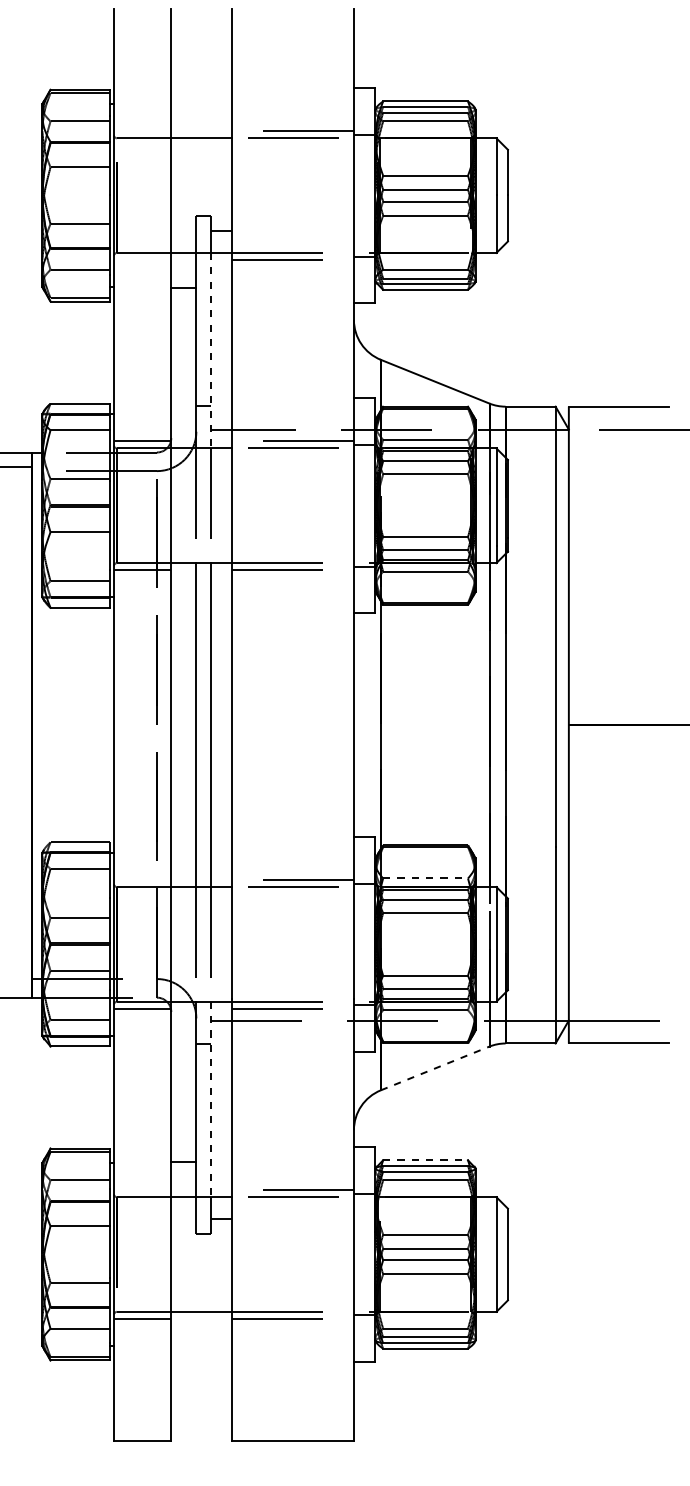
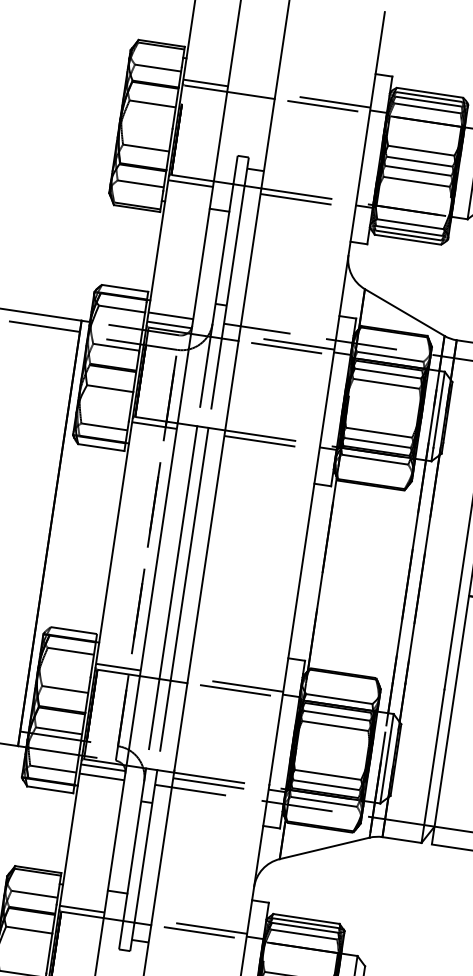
line: (142, 131) -> (205, 83), added
line: (142, 260) -> (190, 183), added
line: (210, 350) -> (233, 262), dashed -> solid
line: (142, 429) -> (170, 315), added
line: (426, 878) -> (340, 699), dashed -> solid
line: (142, 879) -> (118, 666), added
line: (142, 1020) -> (101, 776), added
line: (435, 1068) -> (324, 848), dashed -> solid
line: (210, 1099) -> (145, 846), dashed -> solid
line: (426, 1160) -> (307, 919), dashed -> solid
line: (142, 1190) -> (82, 909), added

